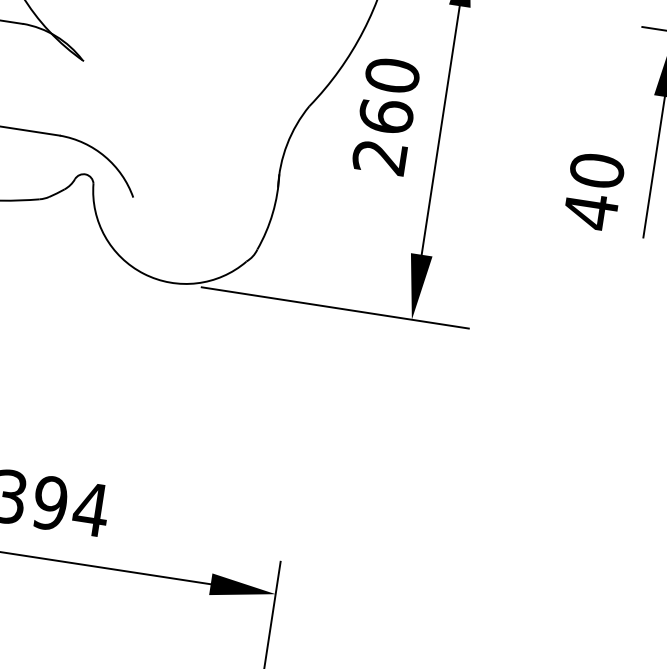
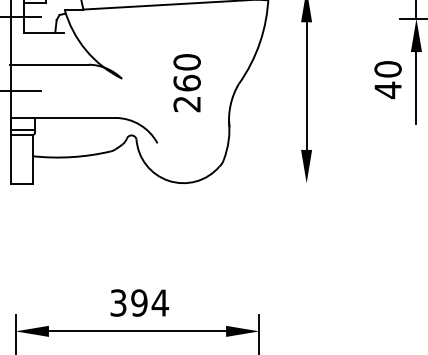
text: (384, 116) -> (186, 83), moved
text: (592, 192) -> (387, 80), moved
line: (333, 308) -> (266, 183), removed

